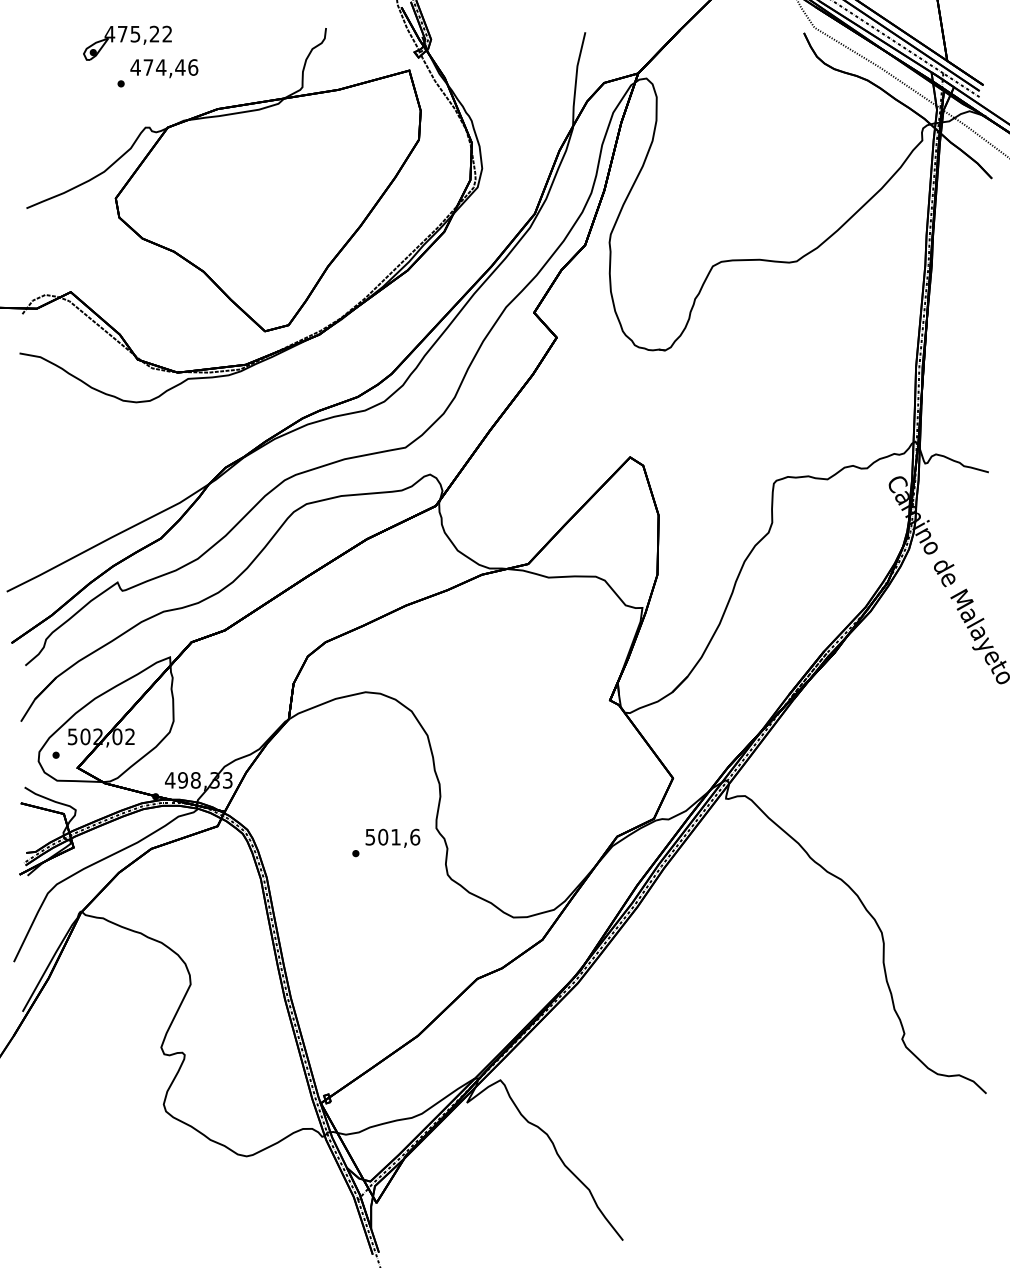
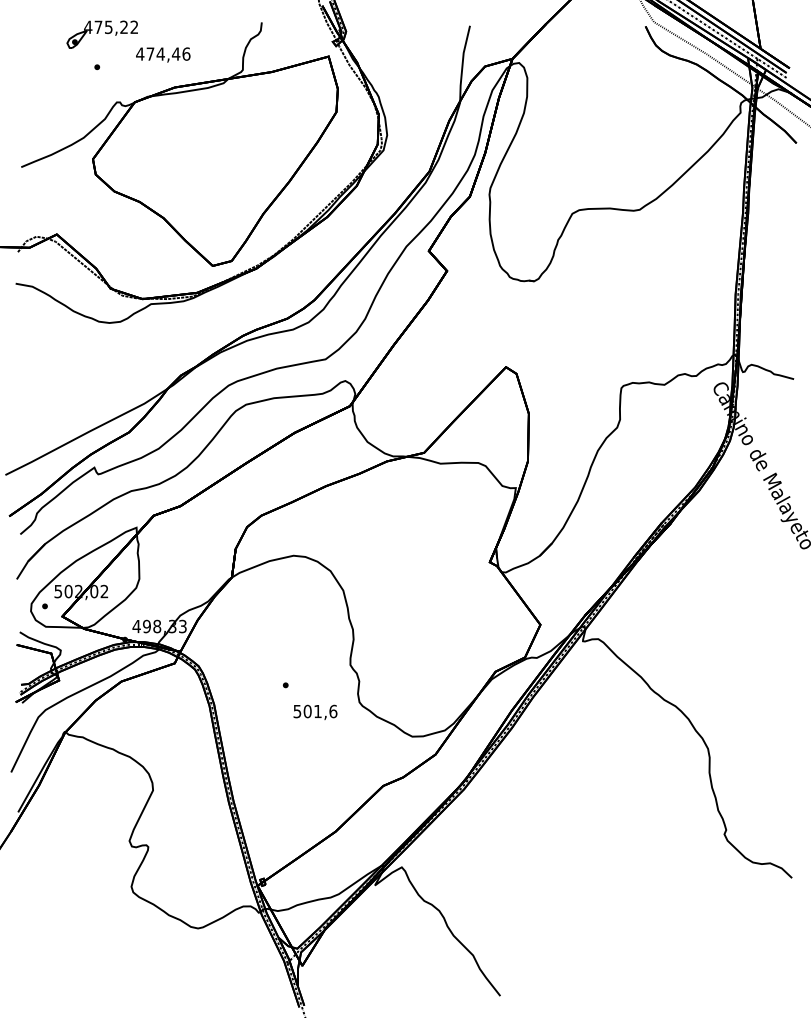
text: (164, 68) -> (163, 54), moved
text: (392, 837) -> (315, 711), moved

